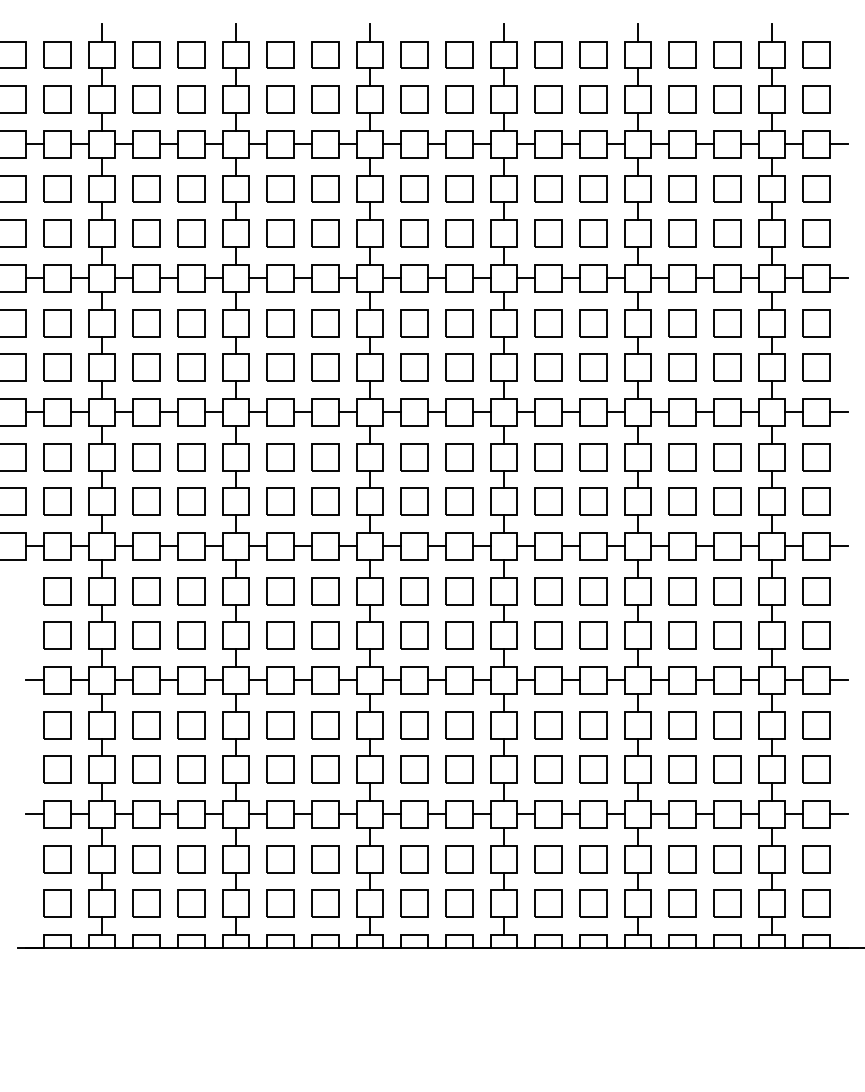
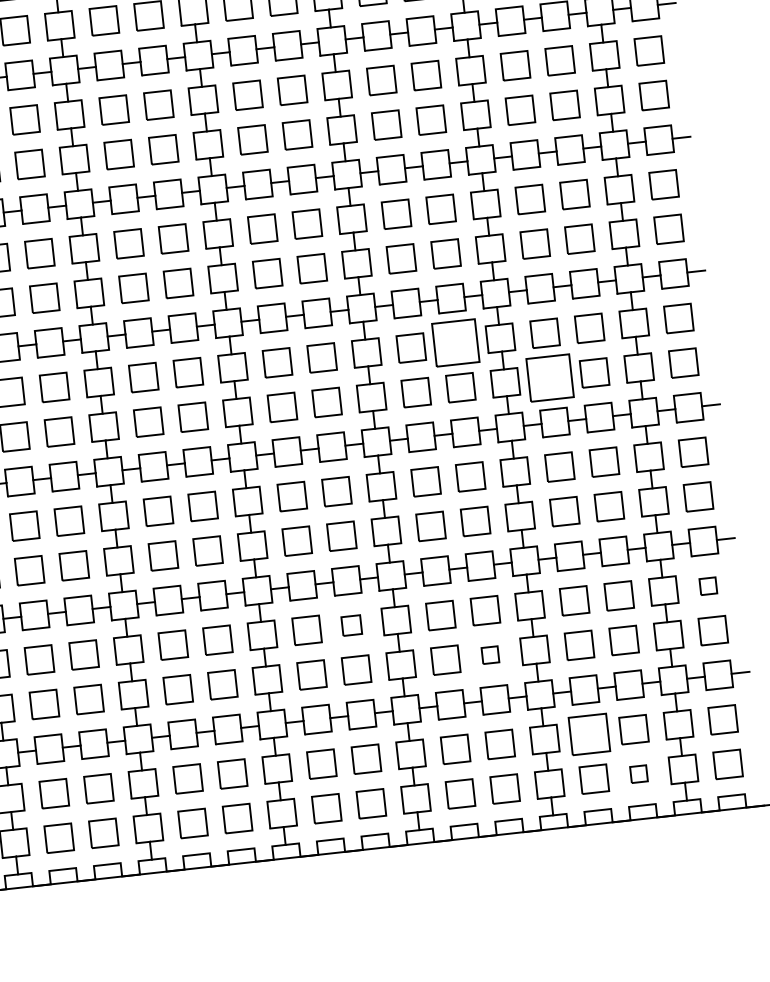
part: (593, 457) -> (456, 343), size x1.6
part: (682, 501) -> (549, 377), size x1.6
part: (459, 725) -> (351, 625), size x0.7
part: (816, 725) -> (708, 586), size x0.6
part: (593, 769) -> (490, 654), size x0.6
part: (682, 859) -> (589, 735), size x1.4
part: (727, 903) -> (639, 773), size x0.6

